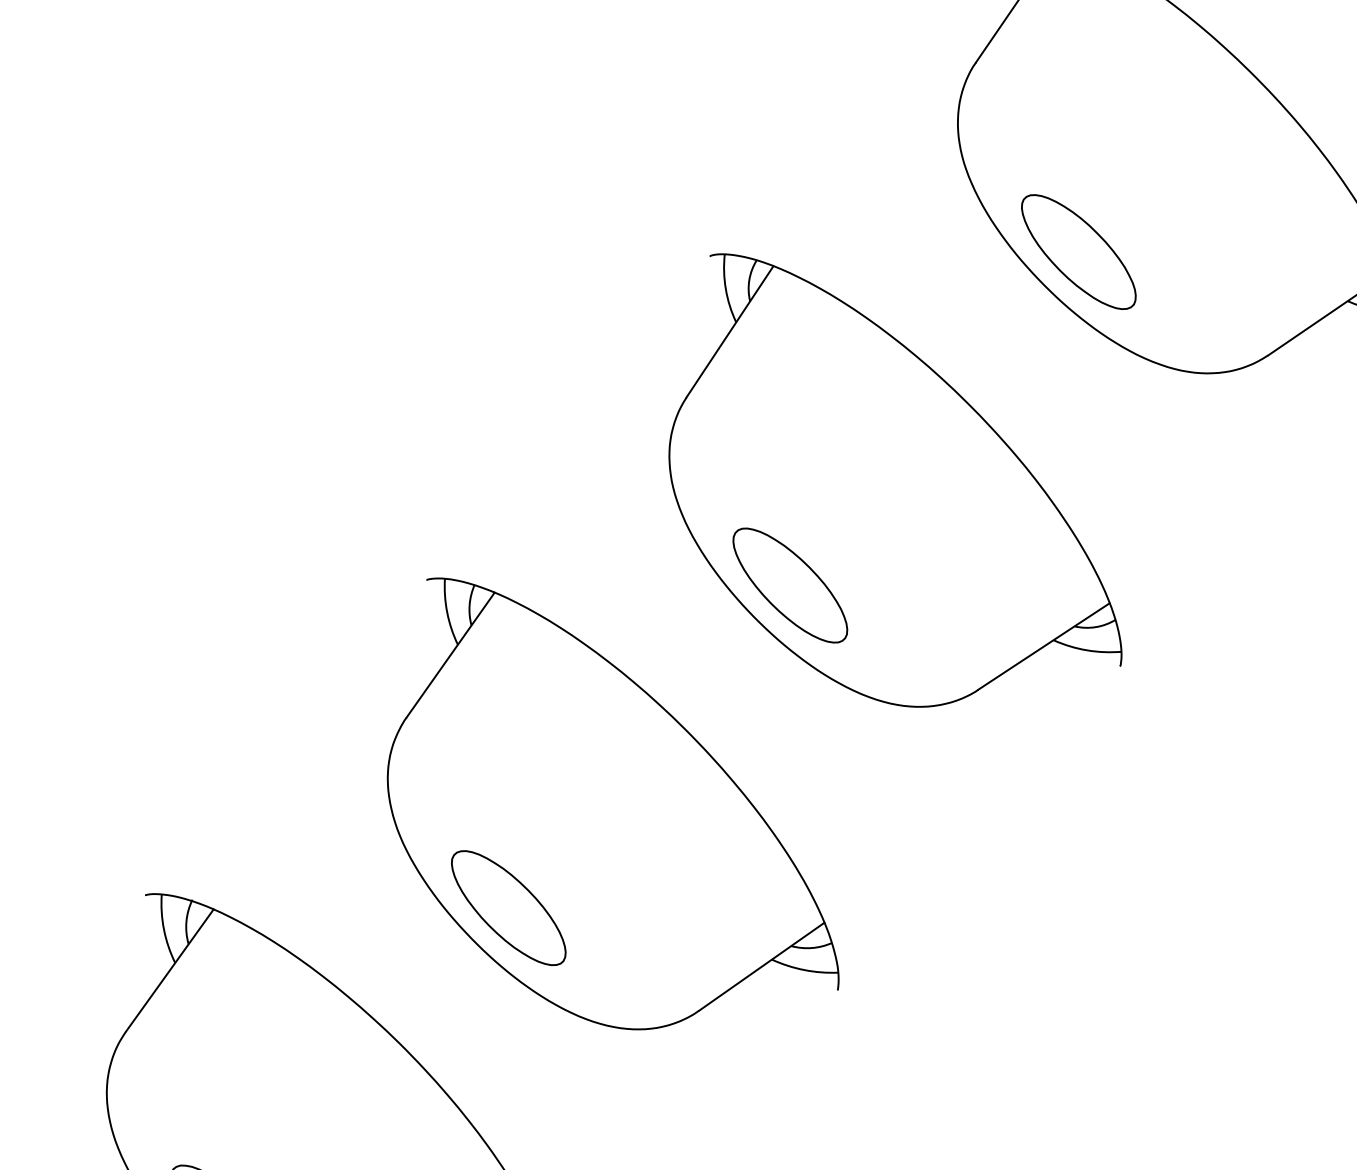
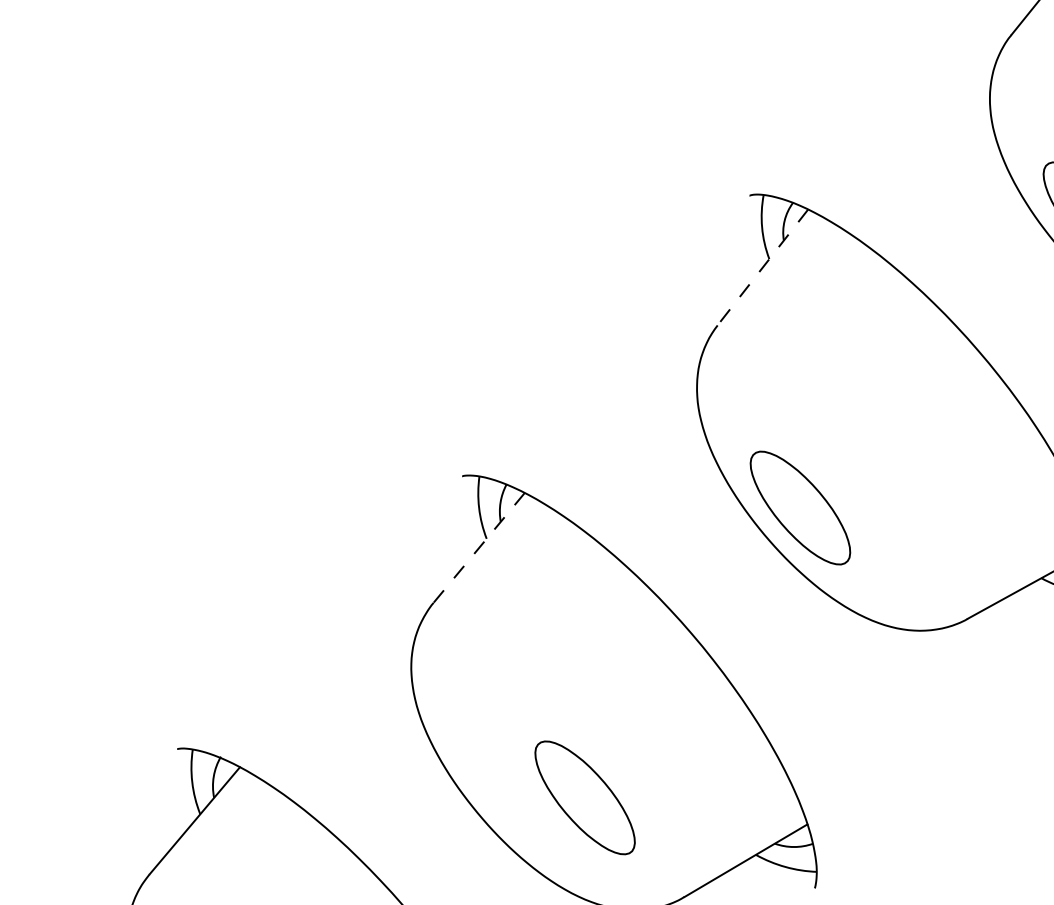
line: (730, 331) -> (763, 267), solid -> dashed
line: (450, 655) -> (479, 548), solid -> dashed
part: (508, 908) -> (584, 798), moved

